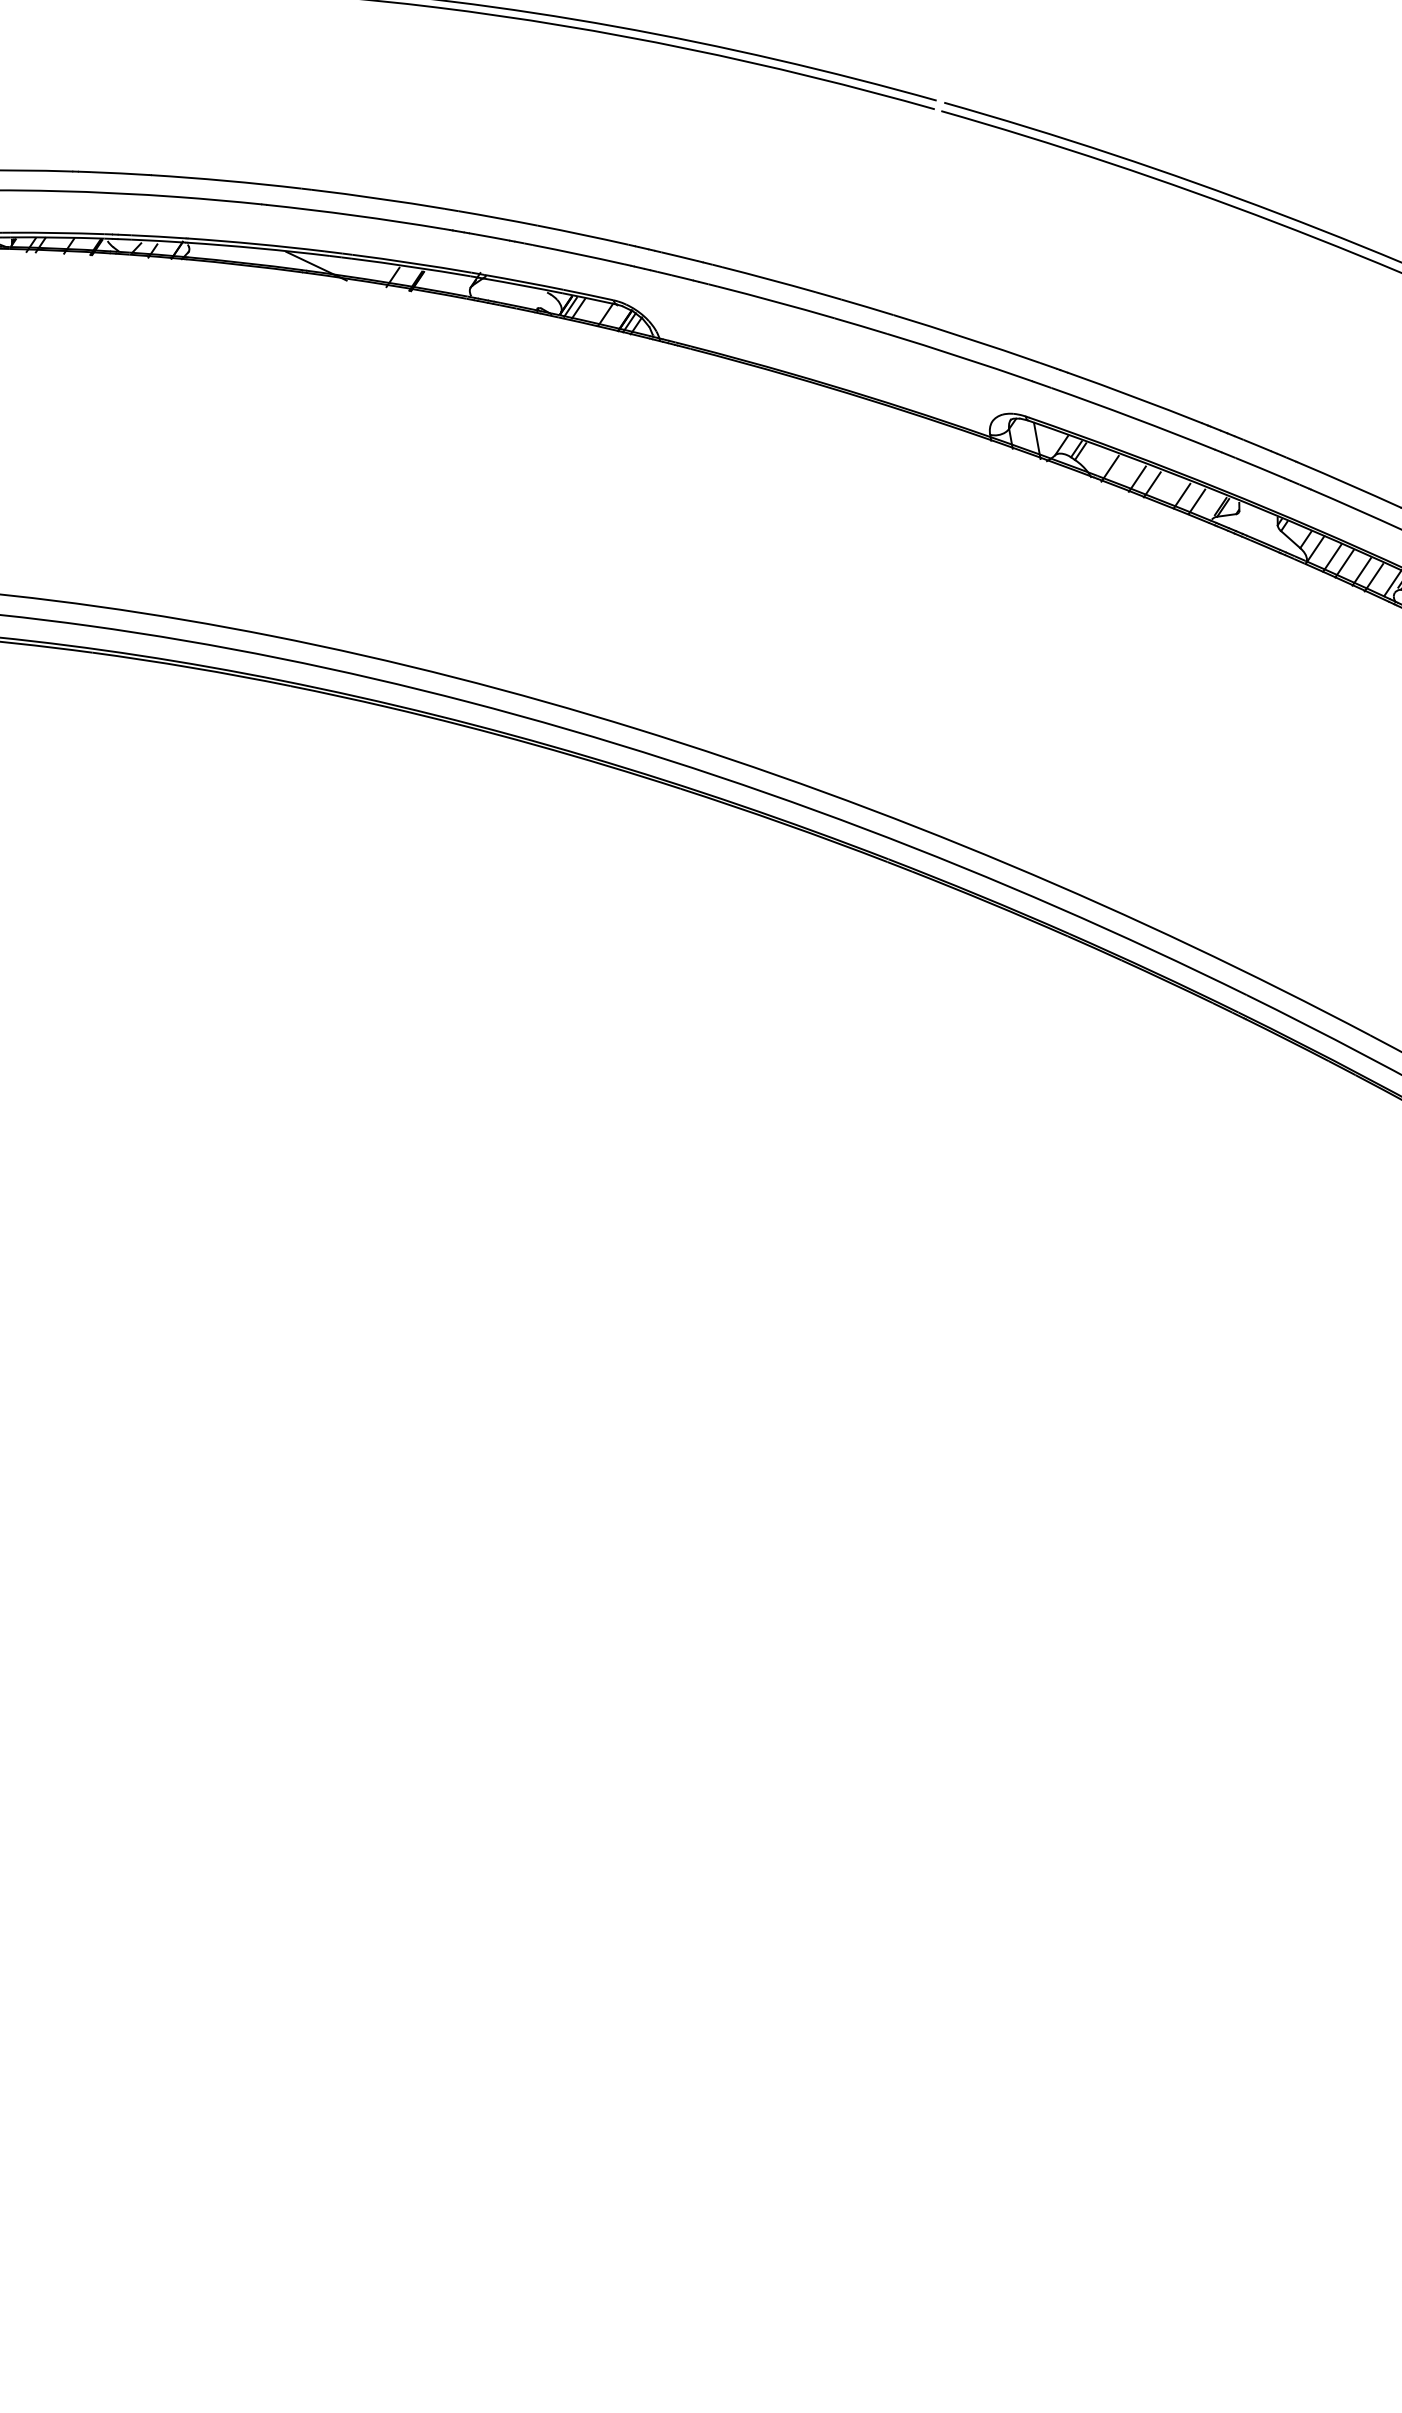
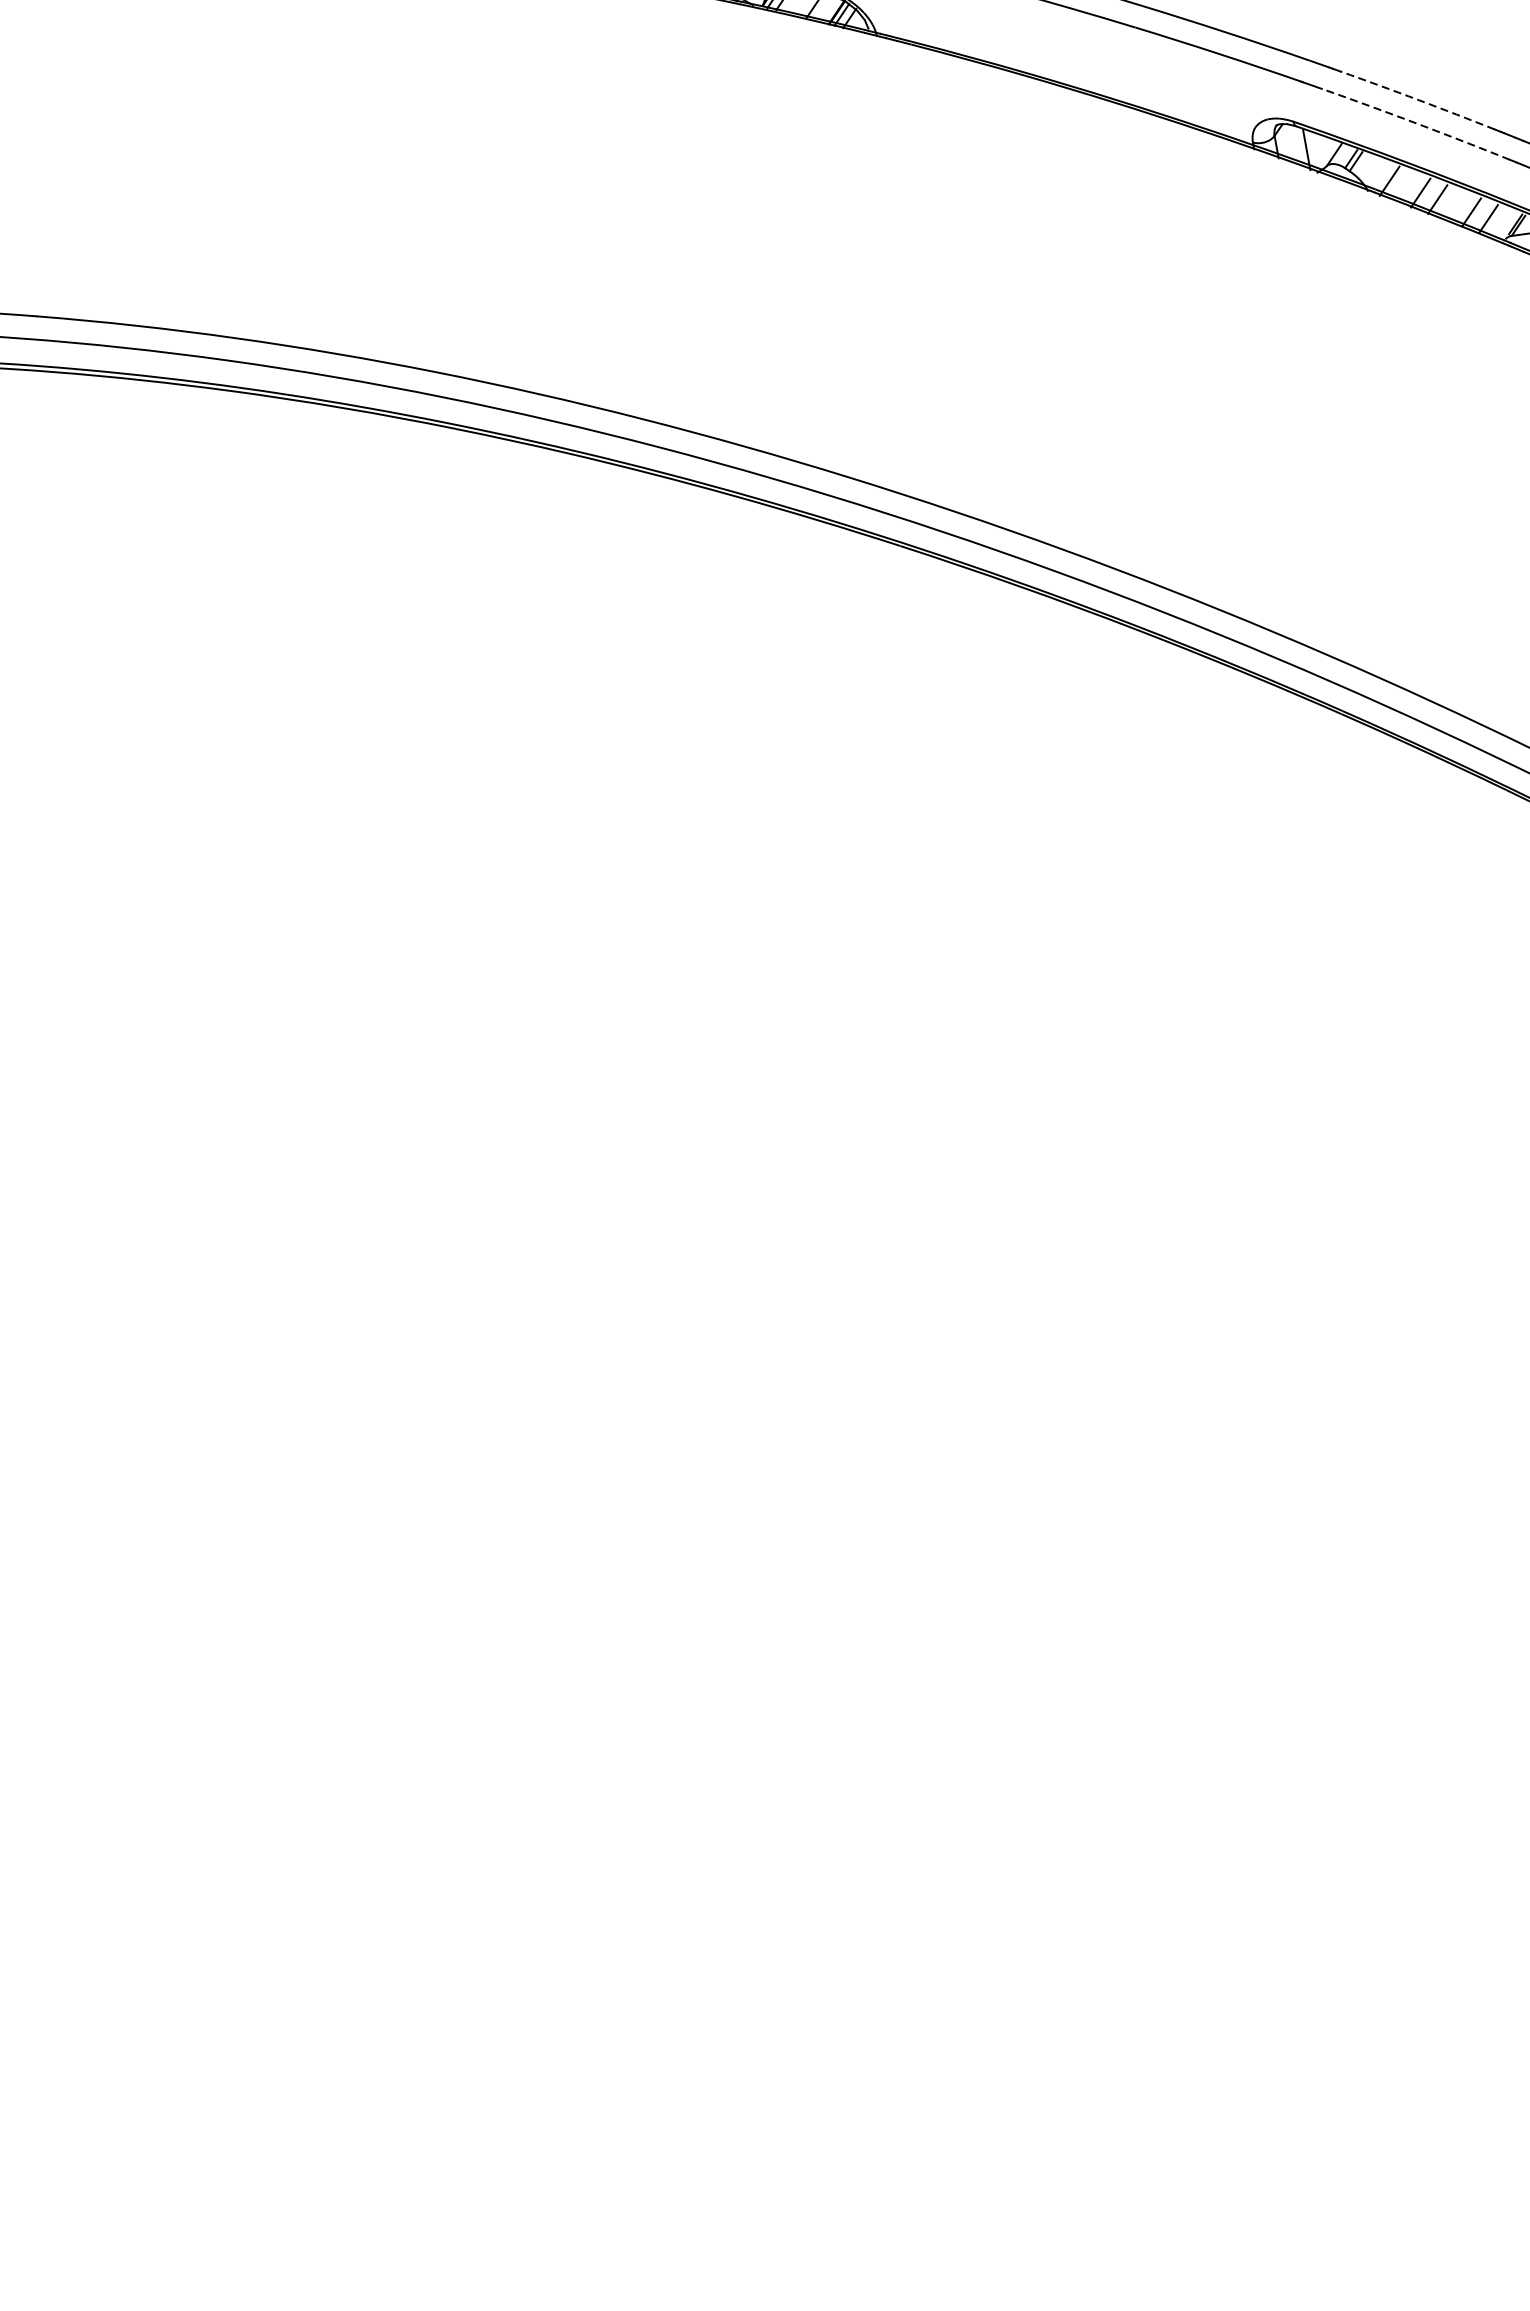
arc: (1135, 397) -> (1418, 100), solid -> dashed
arc: (1133, 418) -> (1416, 123), solid -> dashed

